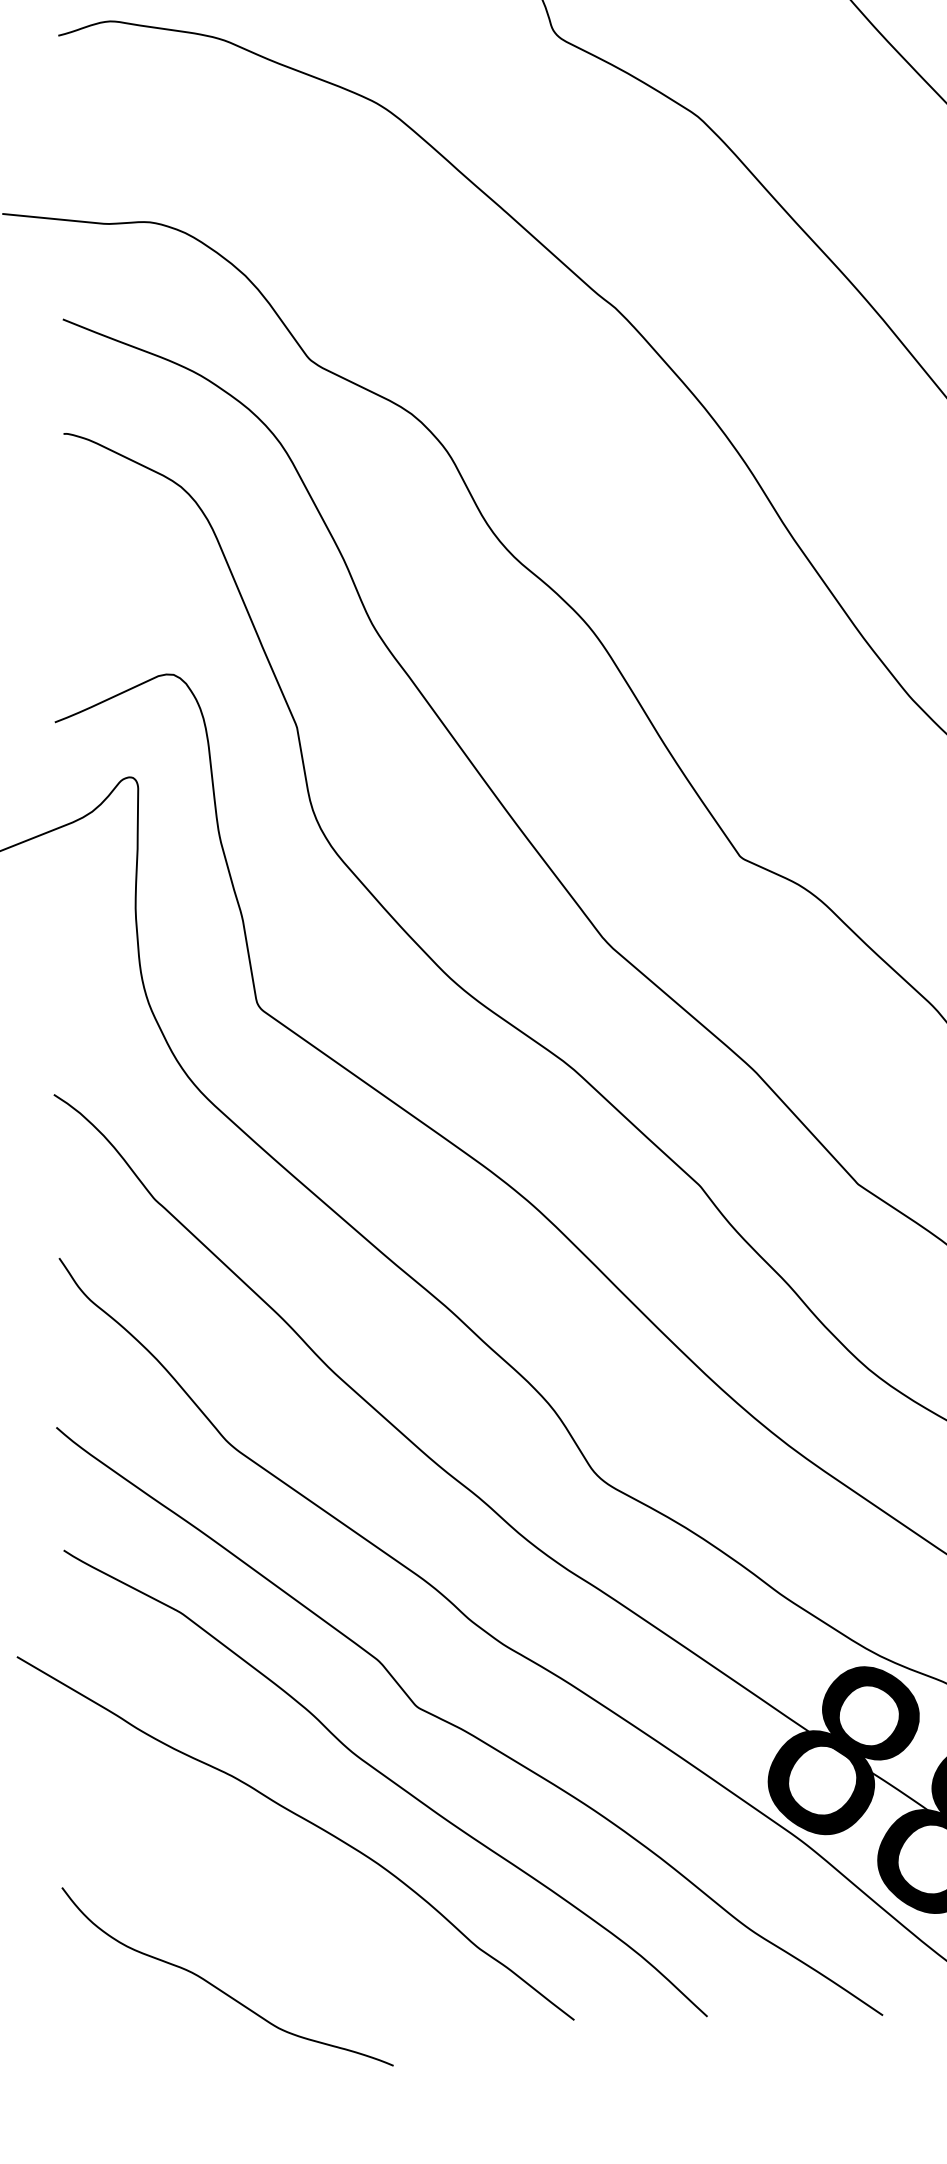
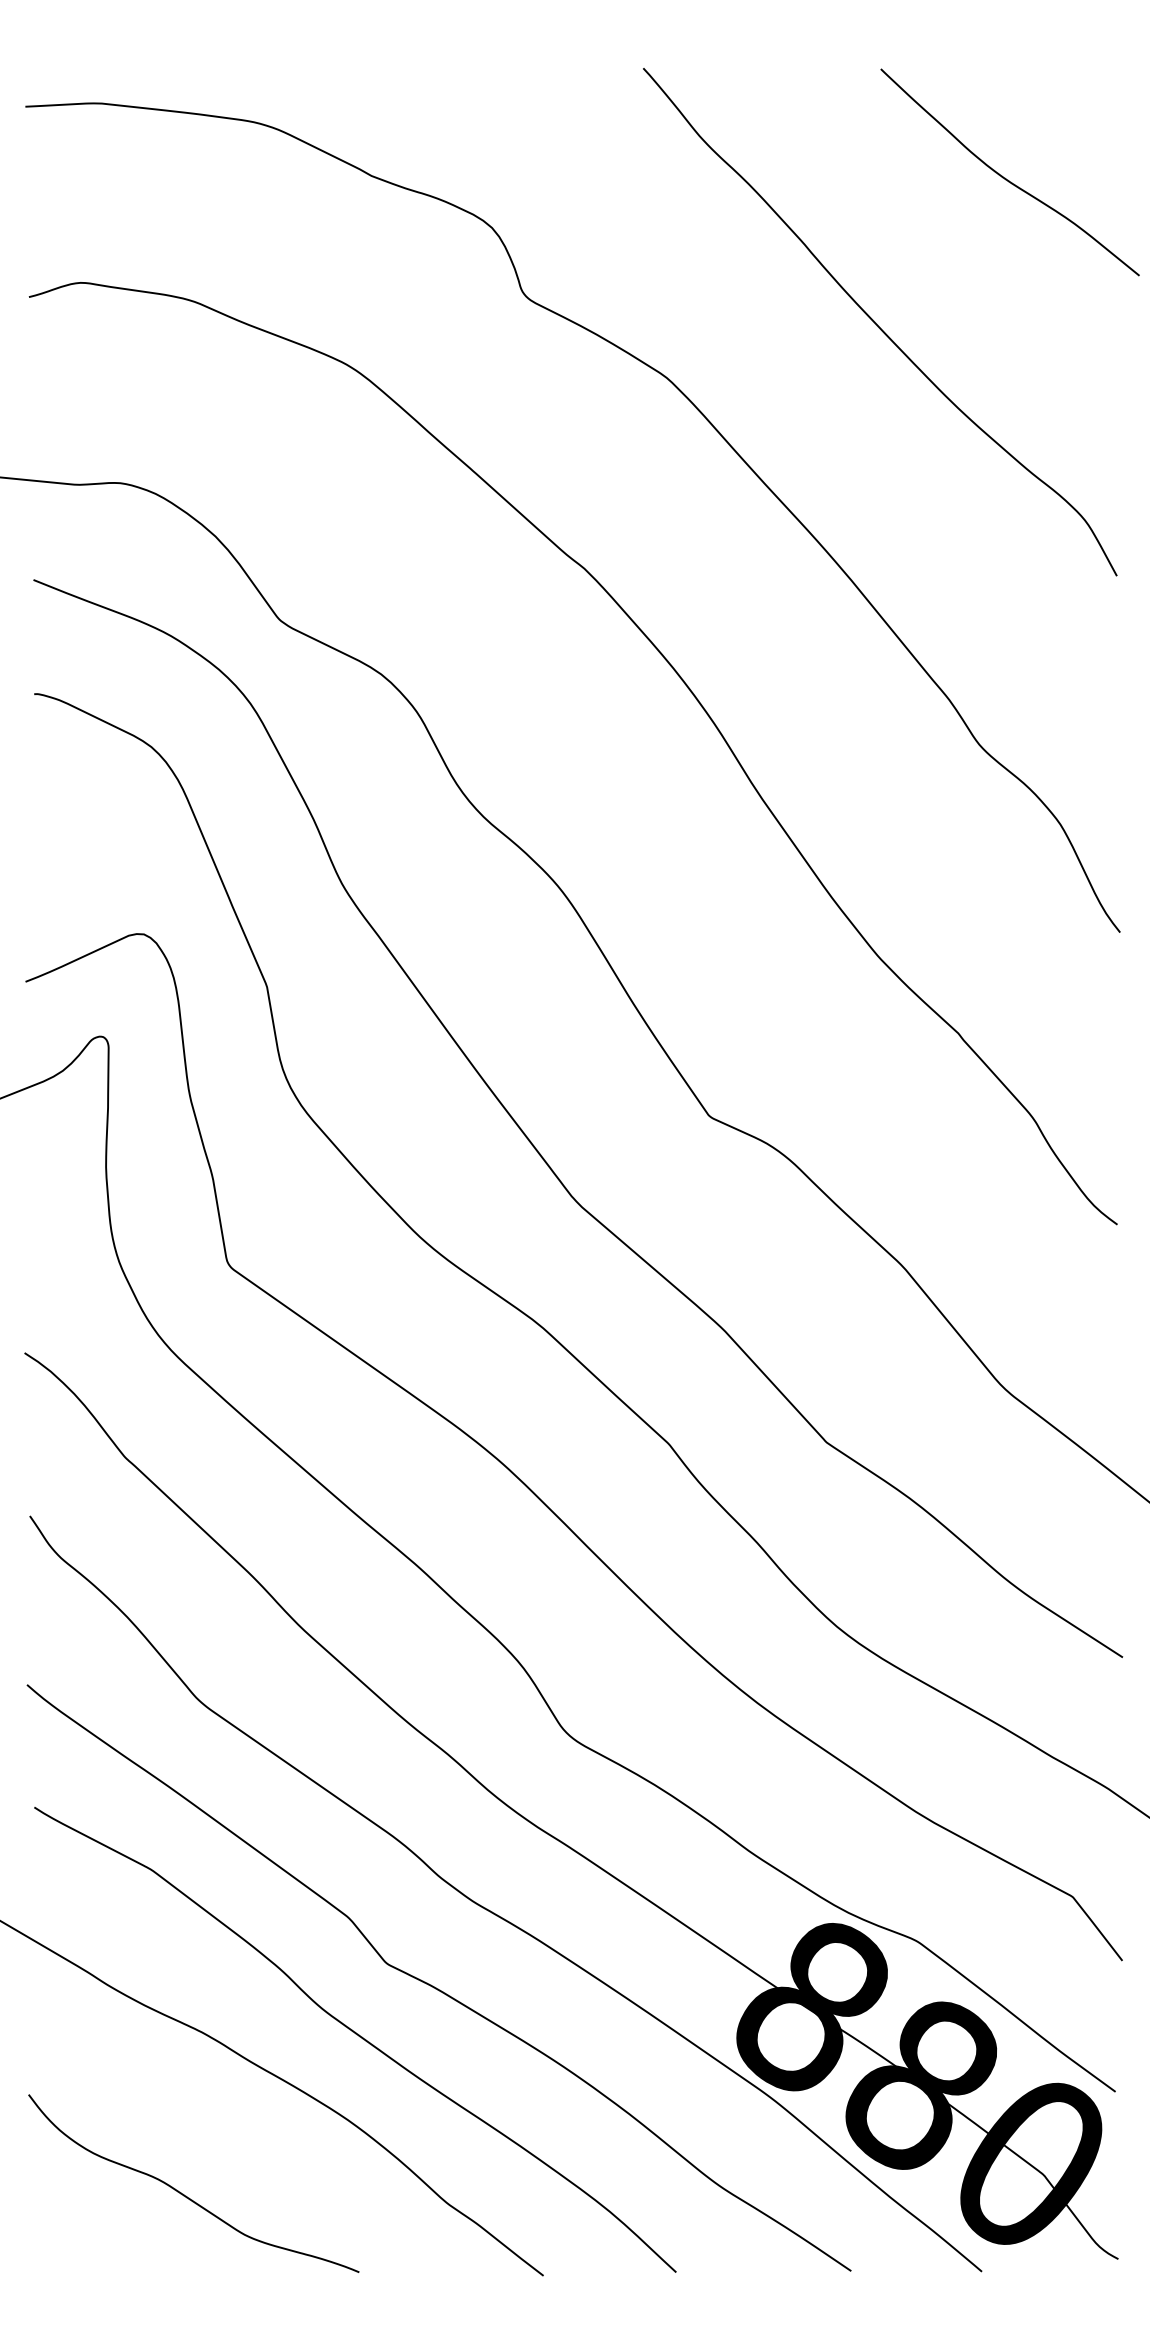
curve: (220, 1988) -> (186, 2195), moved

